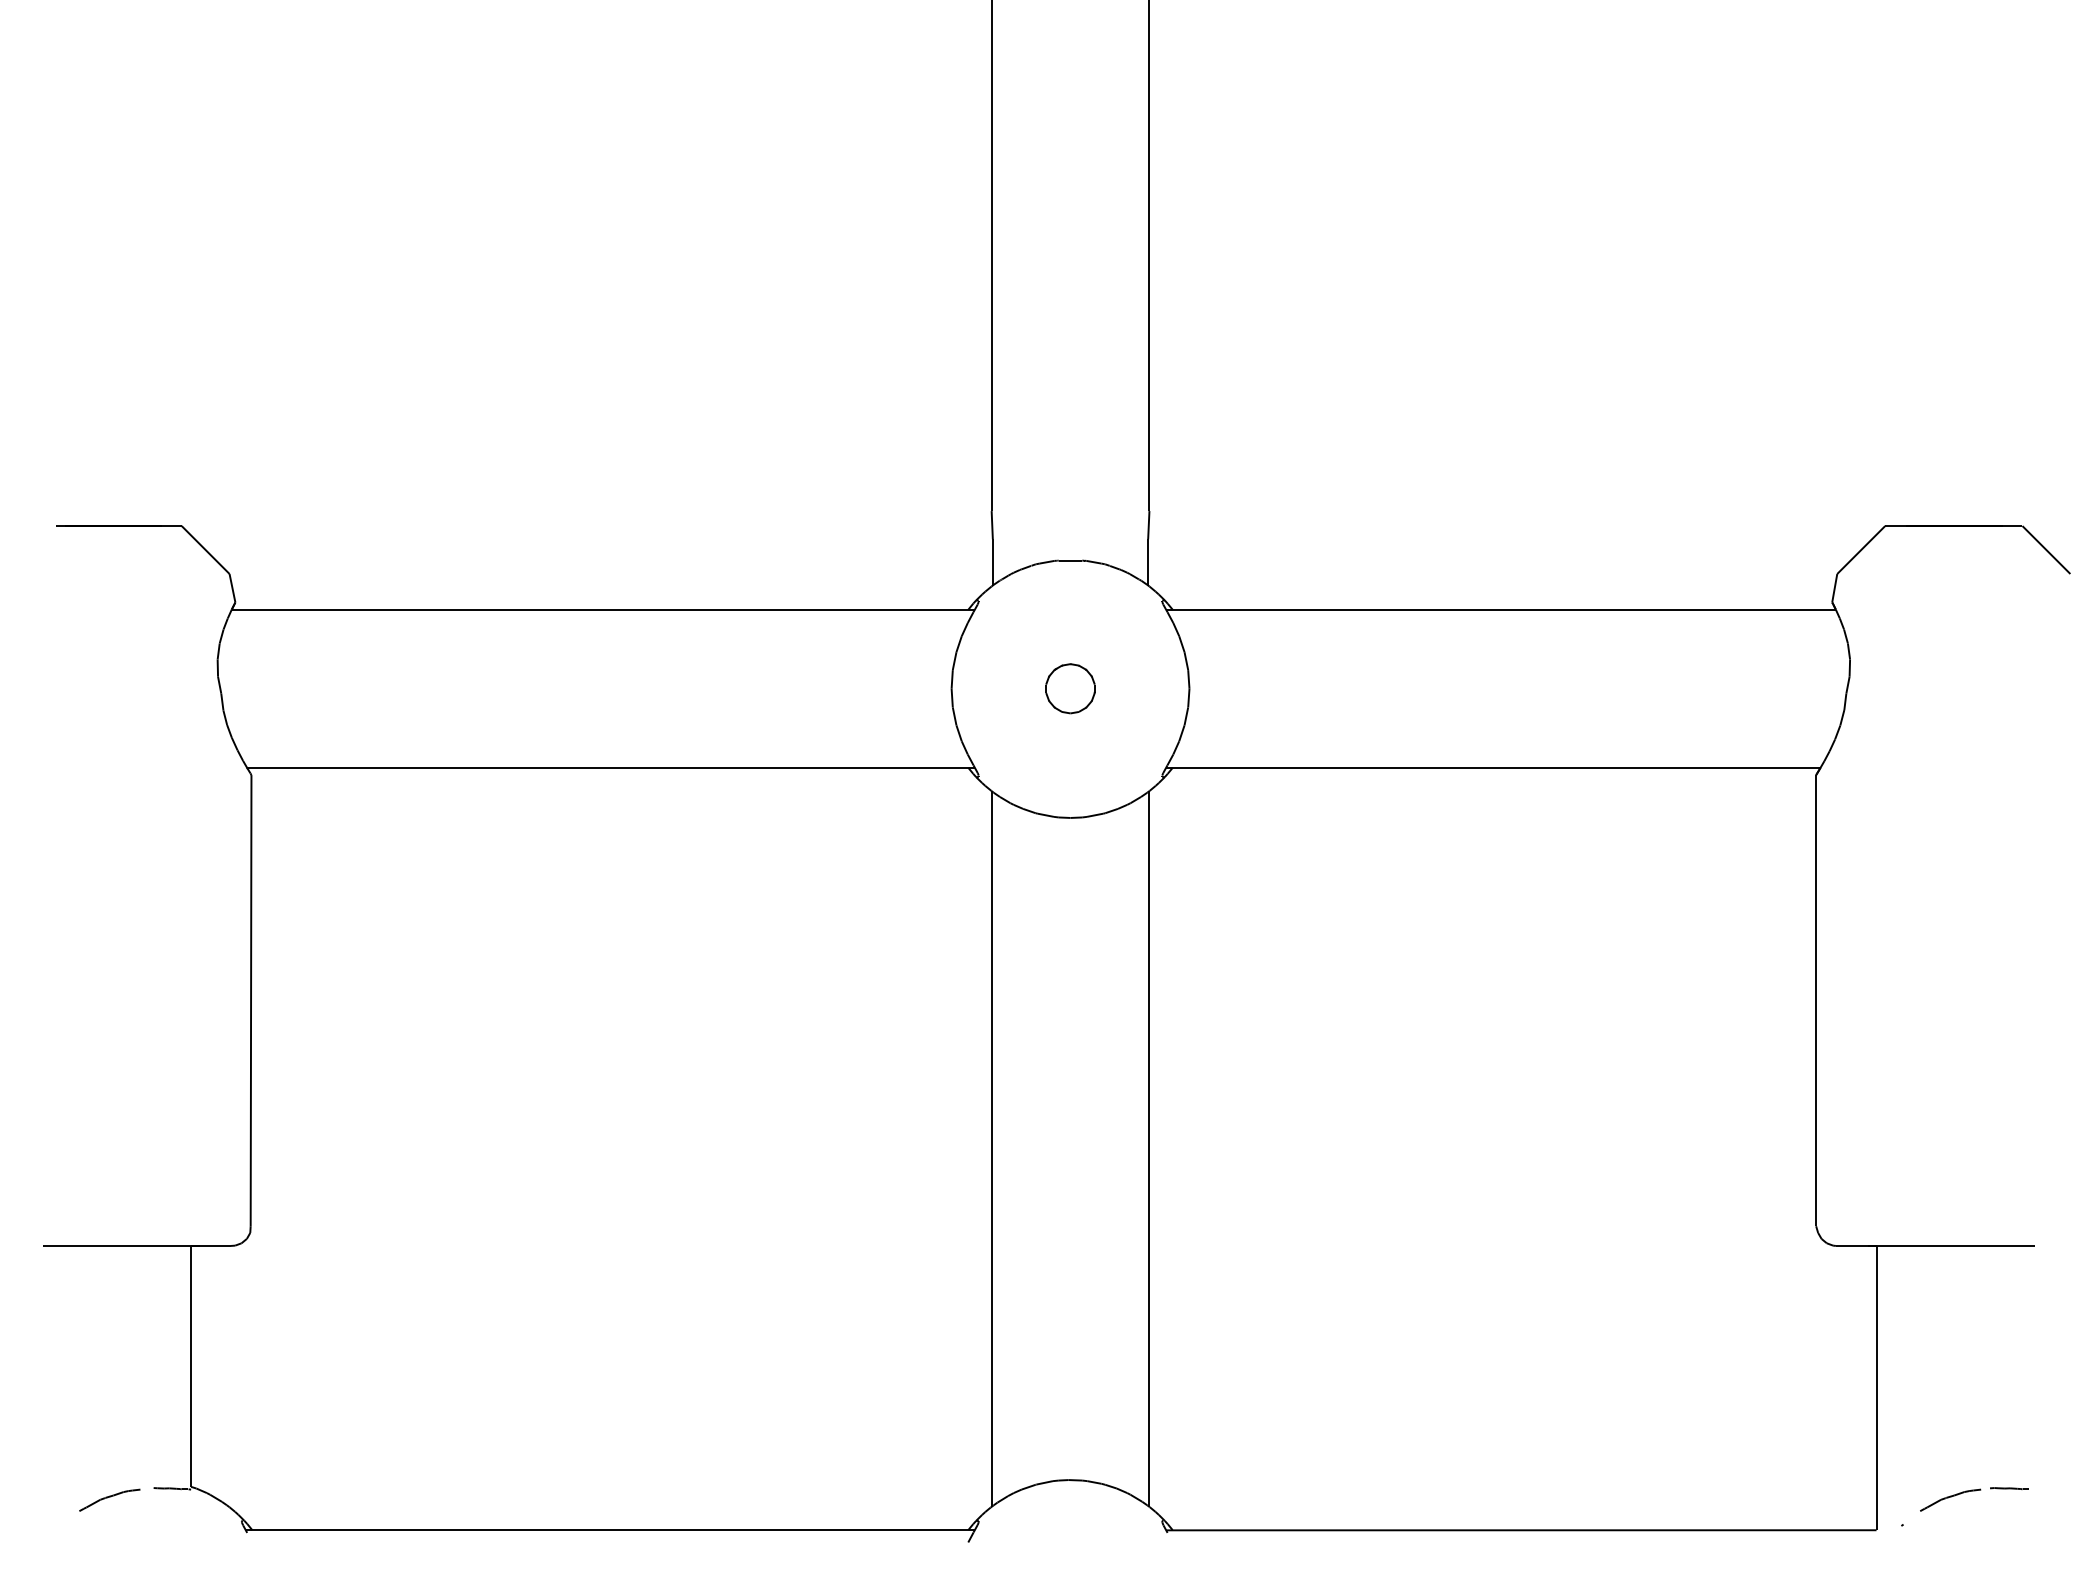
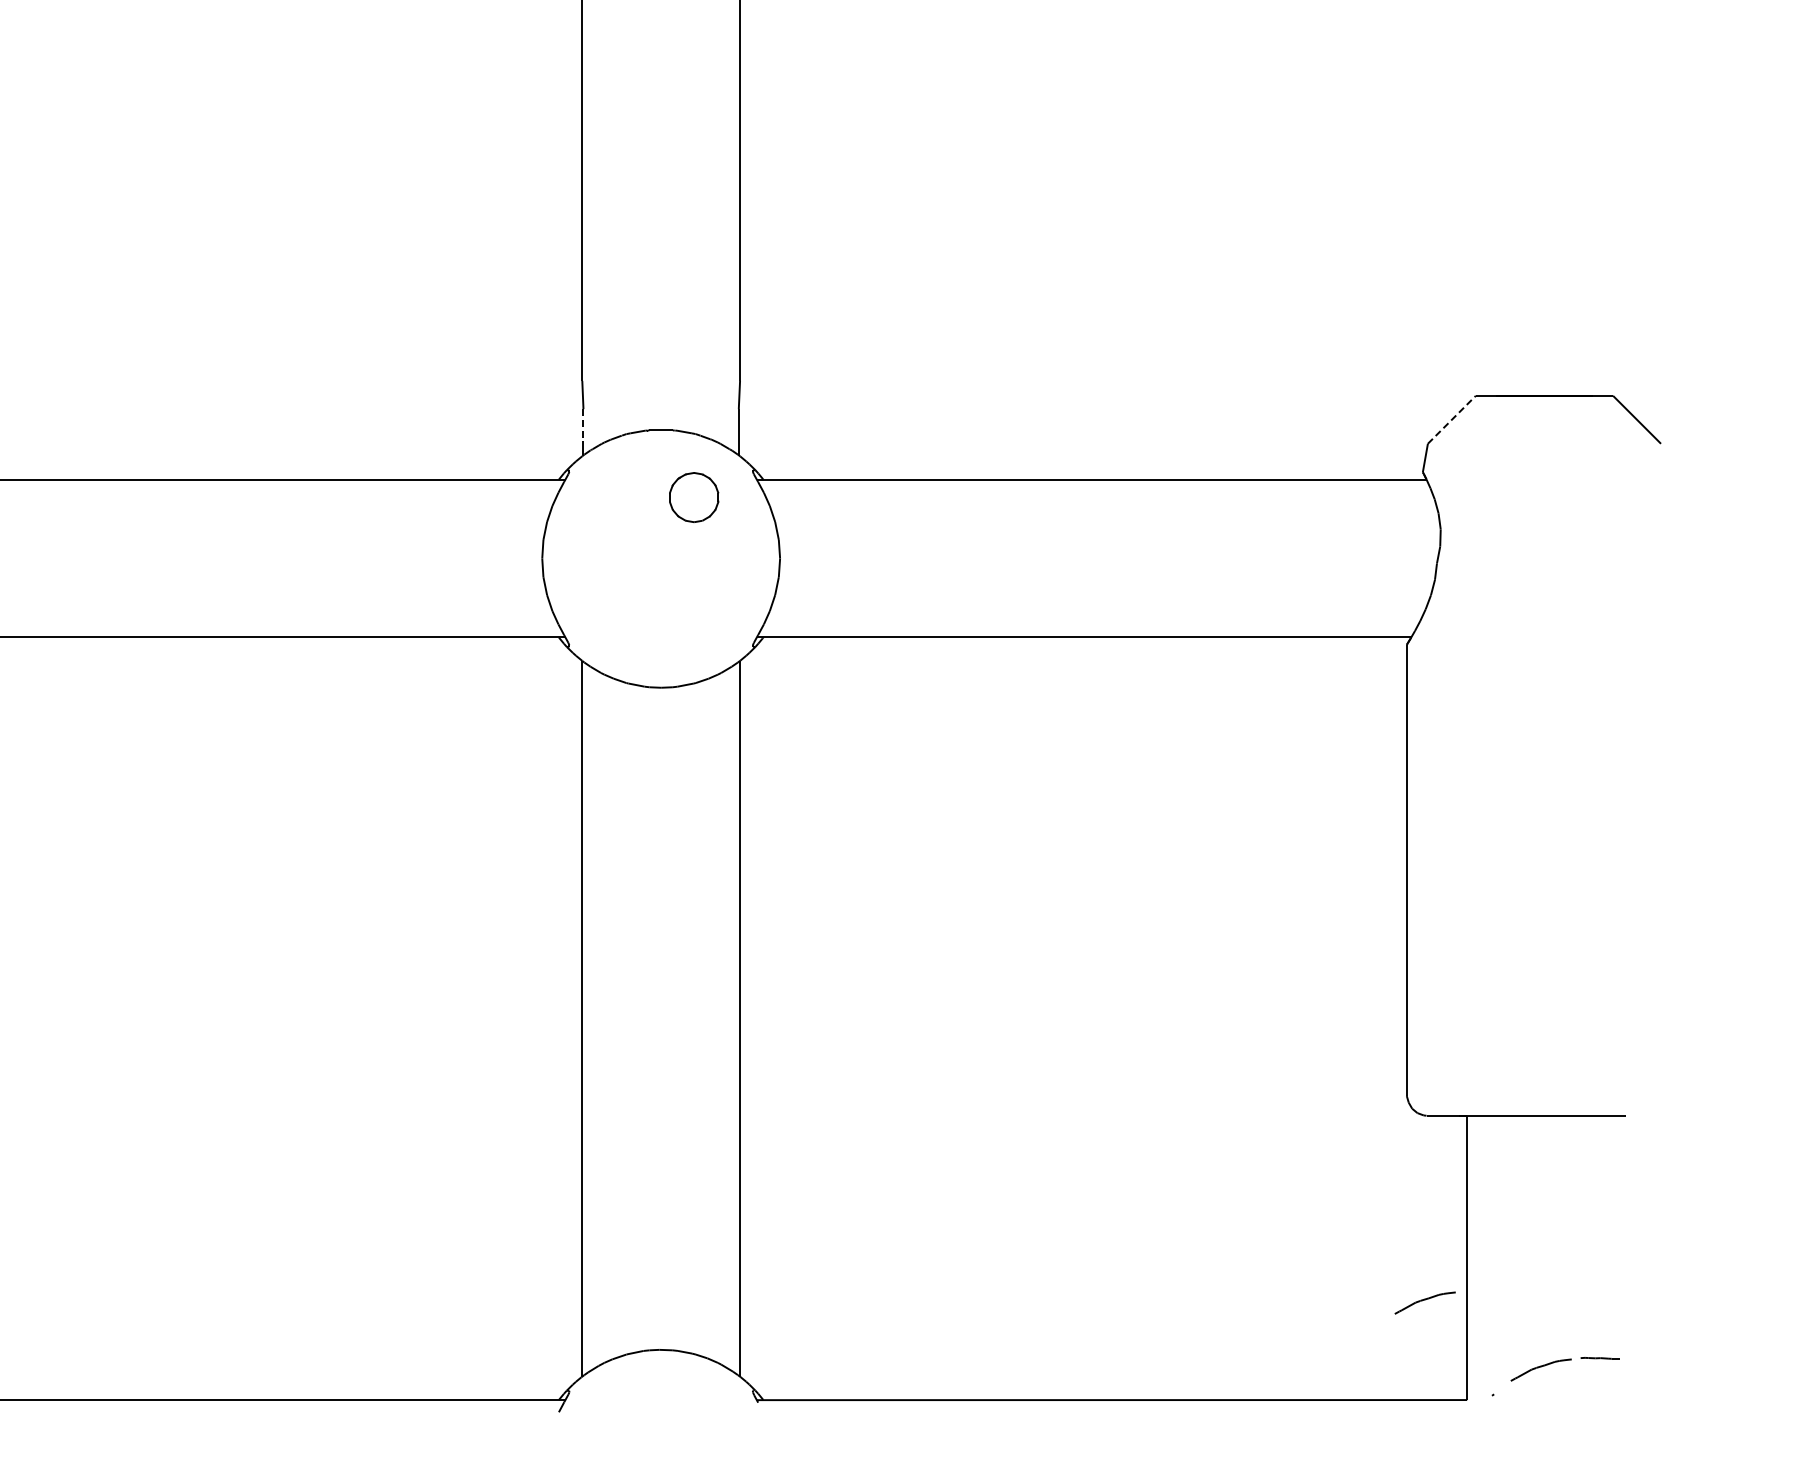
line: (1861, 550) -> (1452, 420), solid -> dashed
line: (992, 555) -> (583, 425), solid -> dashed
part: (1070, 688) -> (694, 497), moved
part: (1834, 1432) -> (1425, 1302), added

